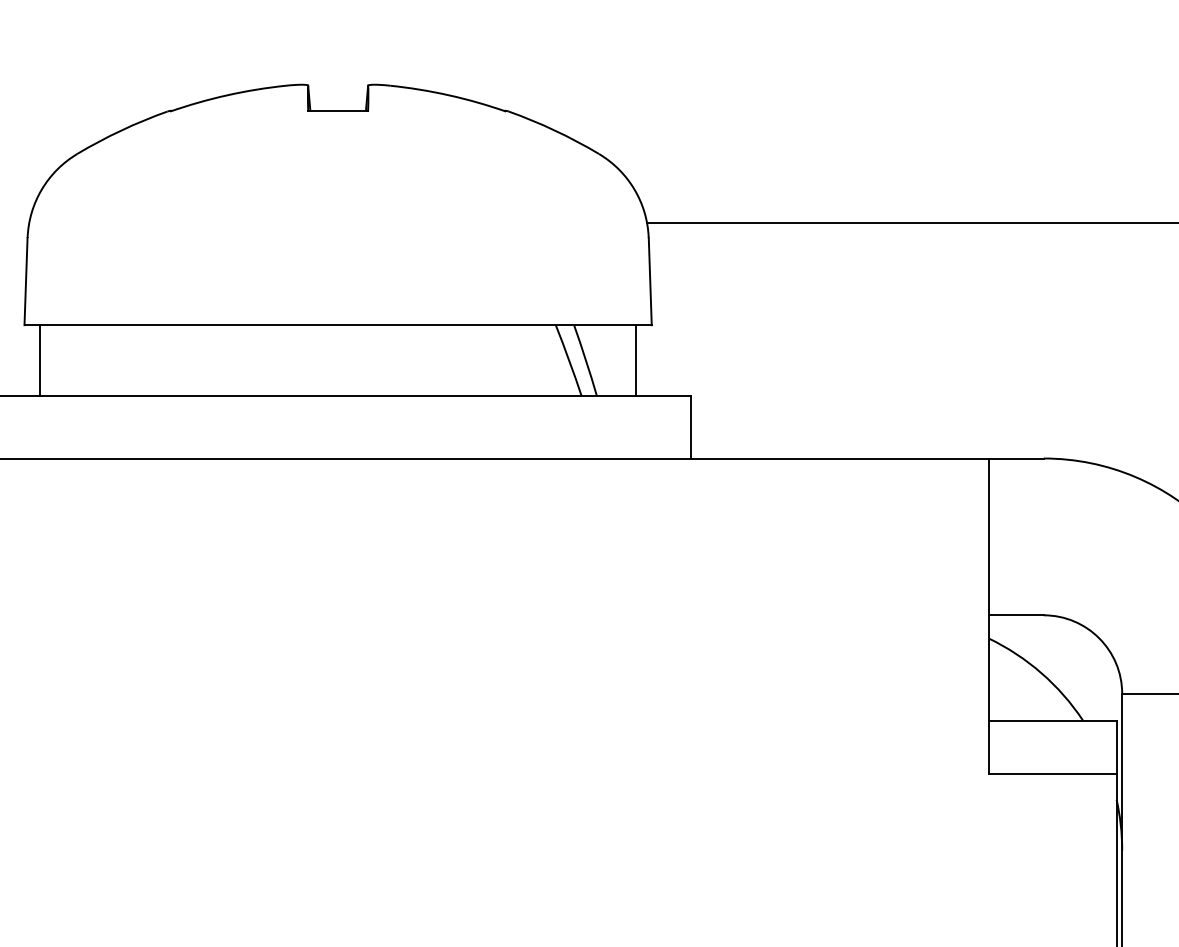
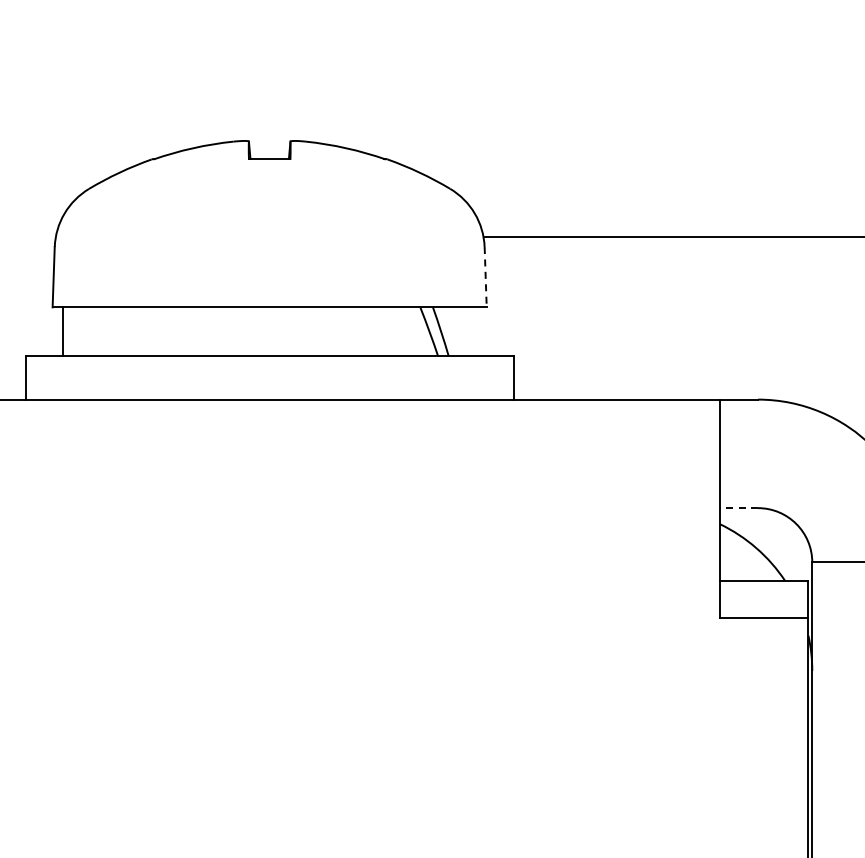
line: (650, 282) -> (485, 277), solid -> dashed
line: (635, 360) -> (475, 331), removed
line: (1017, 615) -> (739, 508), solid -> dashed

